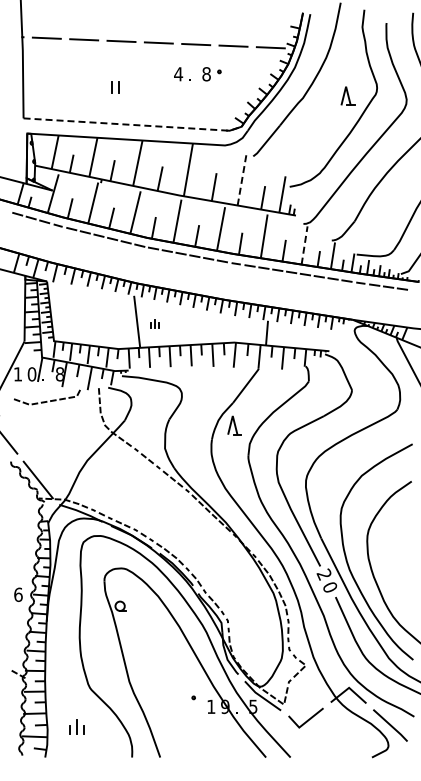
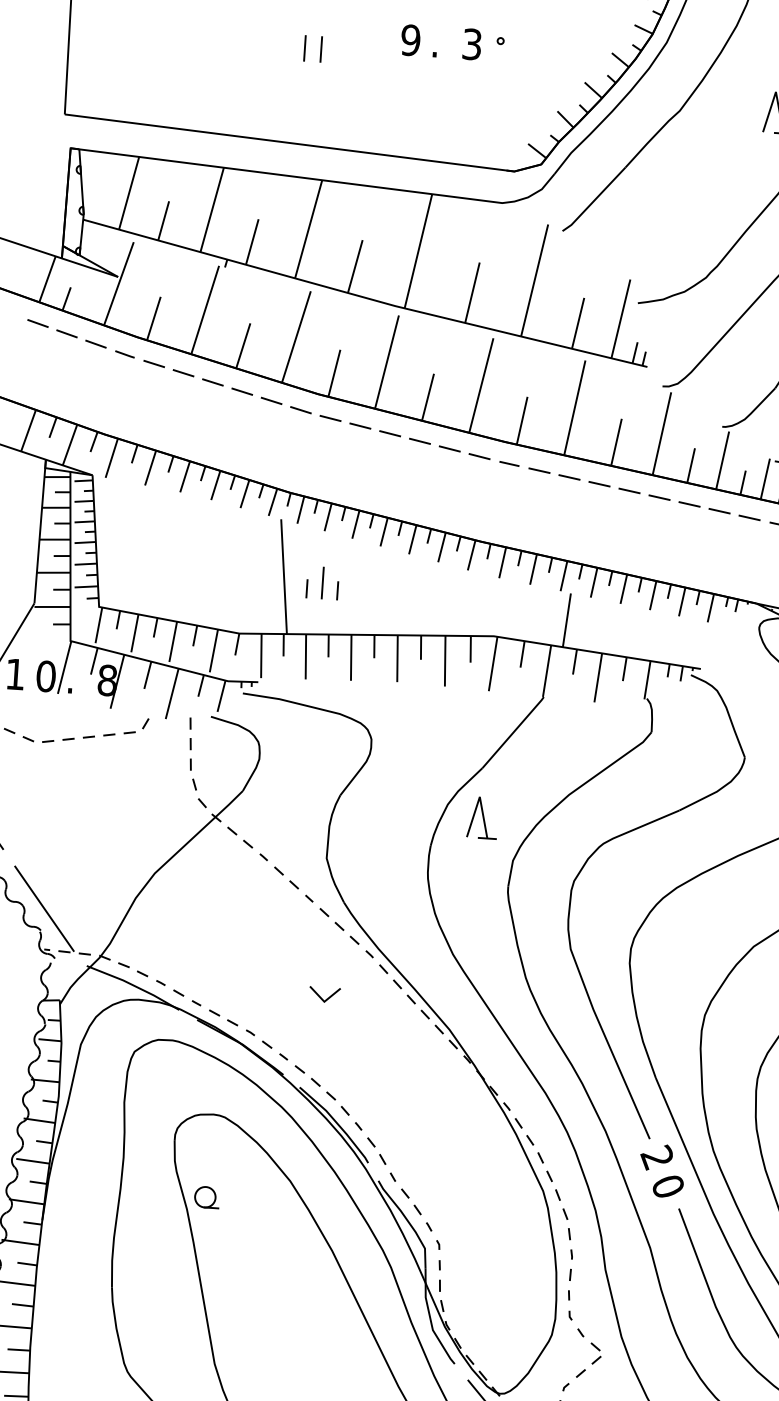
text: (178, 74) -> (410, 40), 4 -> 9
text: (206, 74) -> (471, 44), 8 -> 3
part: (115, 87) -> (313, 49), moved
line: (134, 125) -> (306, 146), dashed -> solid
line: (242, 179) -> (535, 280), dashed -> solid
line: (304, 244) -> (661, 431), dashed -> solid
part: (154, 323) -> (321, 582), size x1.67
line: (167, 511) -> (322, 996), added

